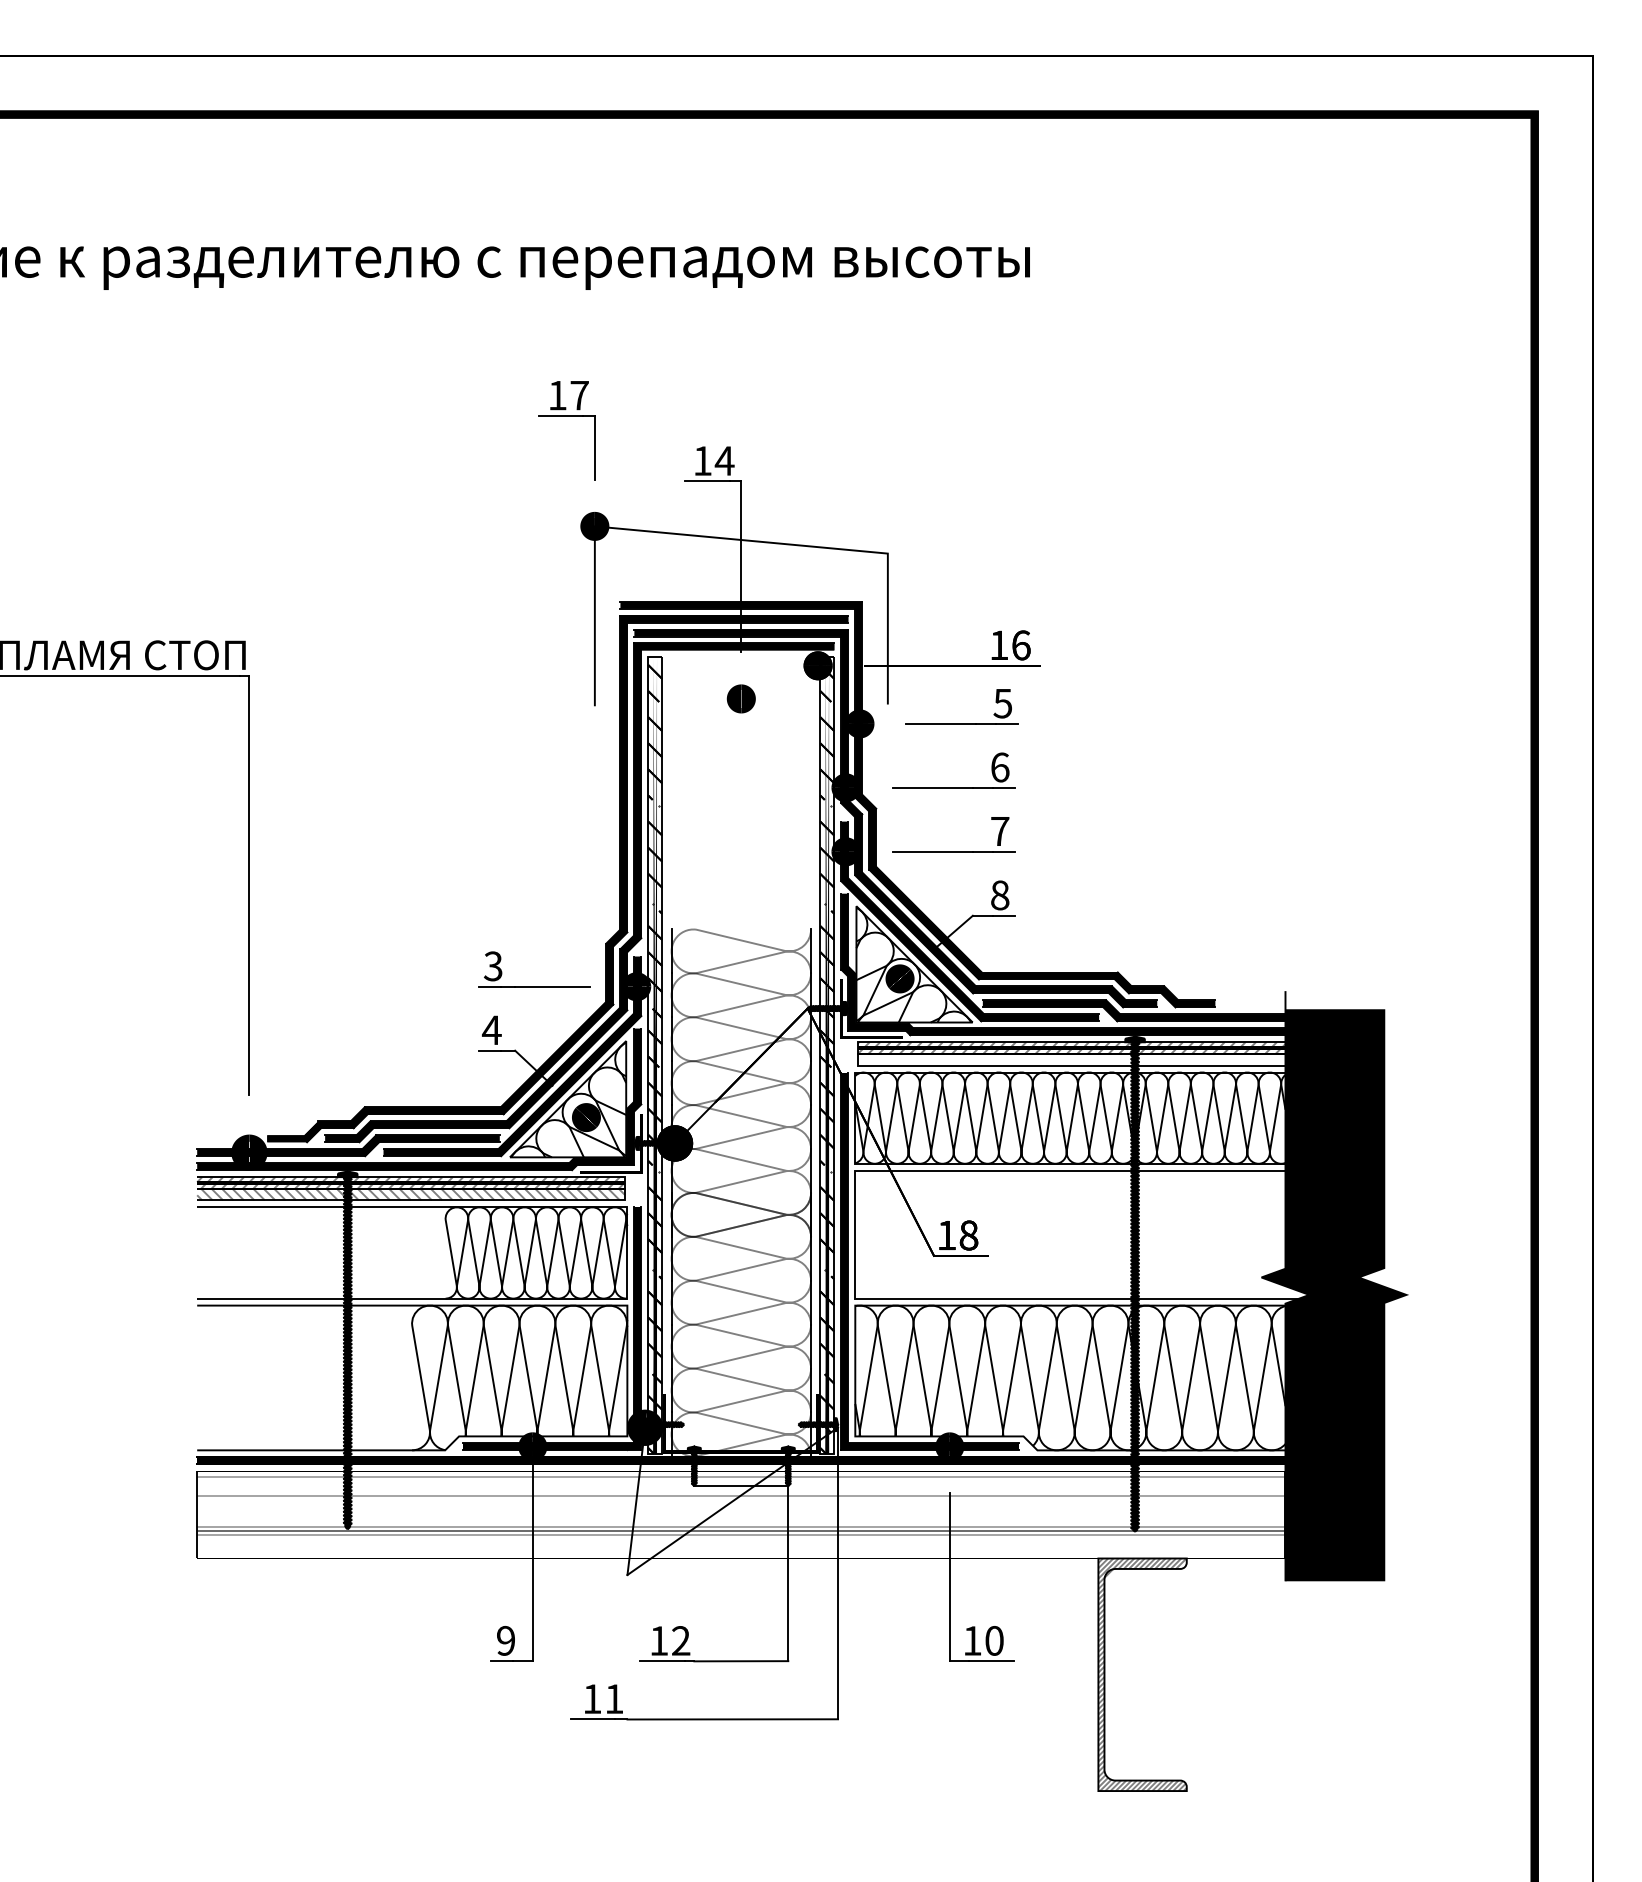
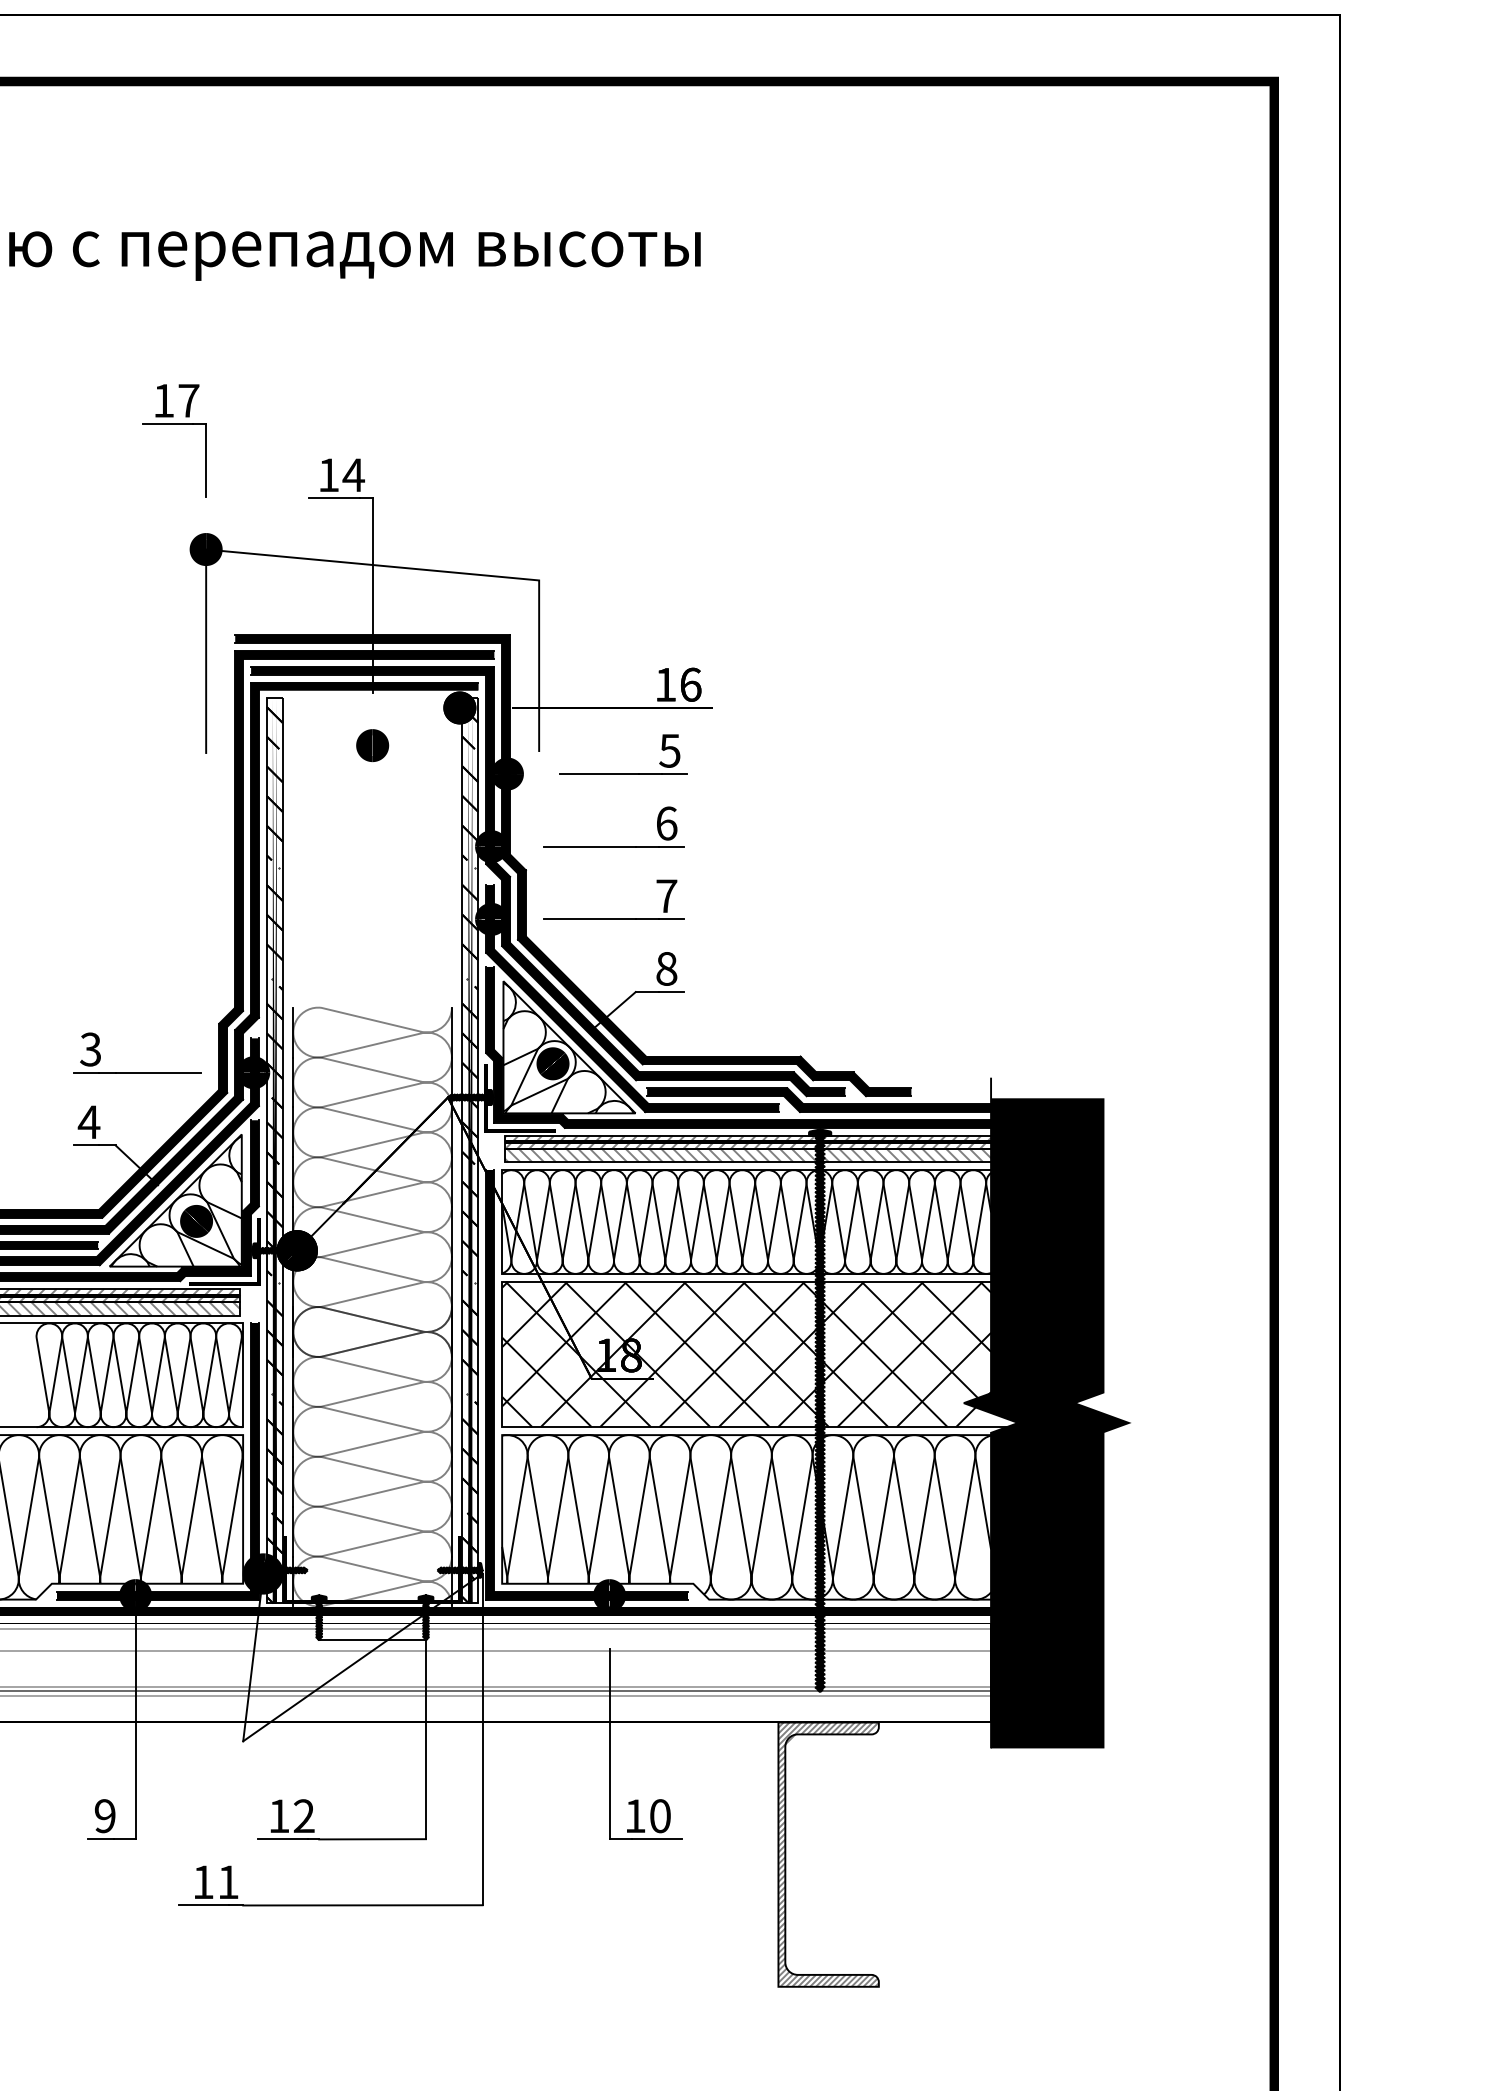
hatch: (1071, 1059) -> (747, 1155), added
hatch: (1070, 1234) -> (746, 1354), added

